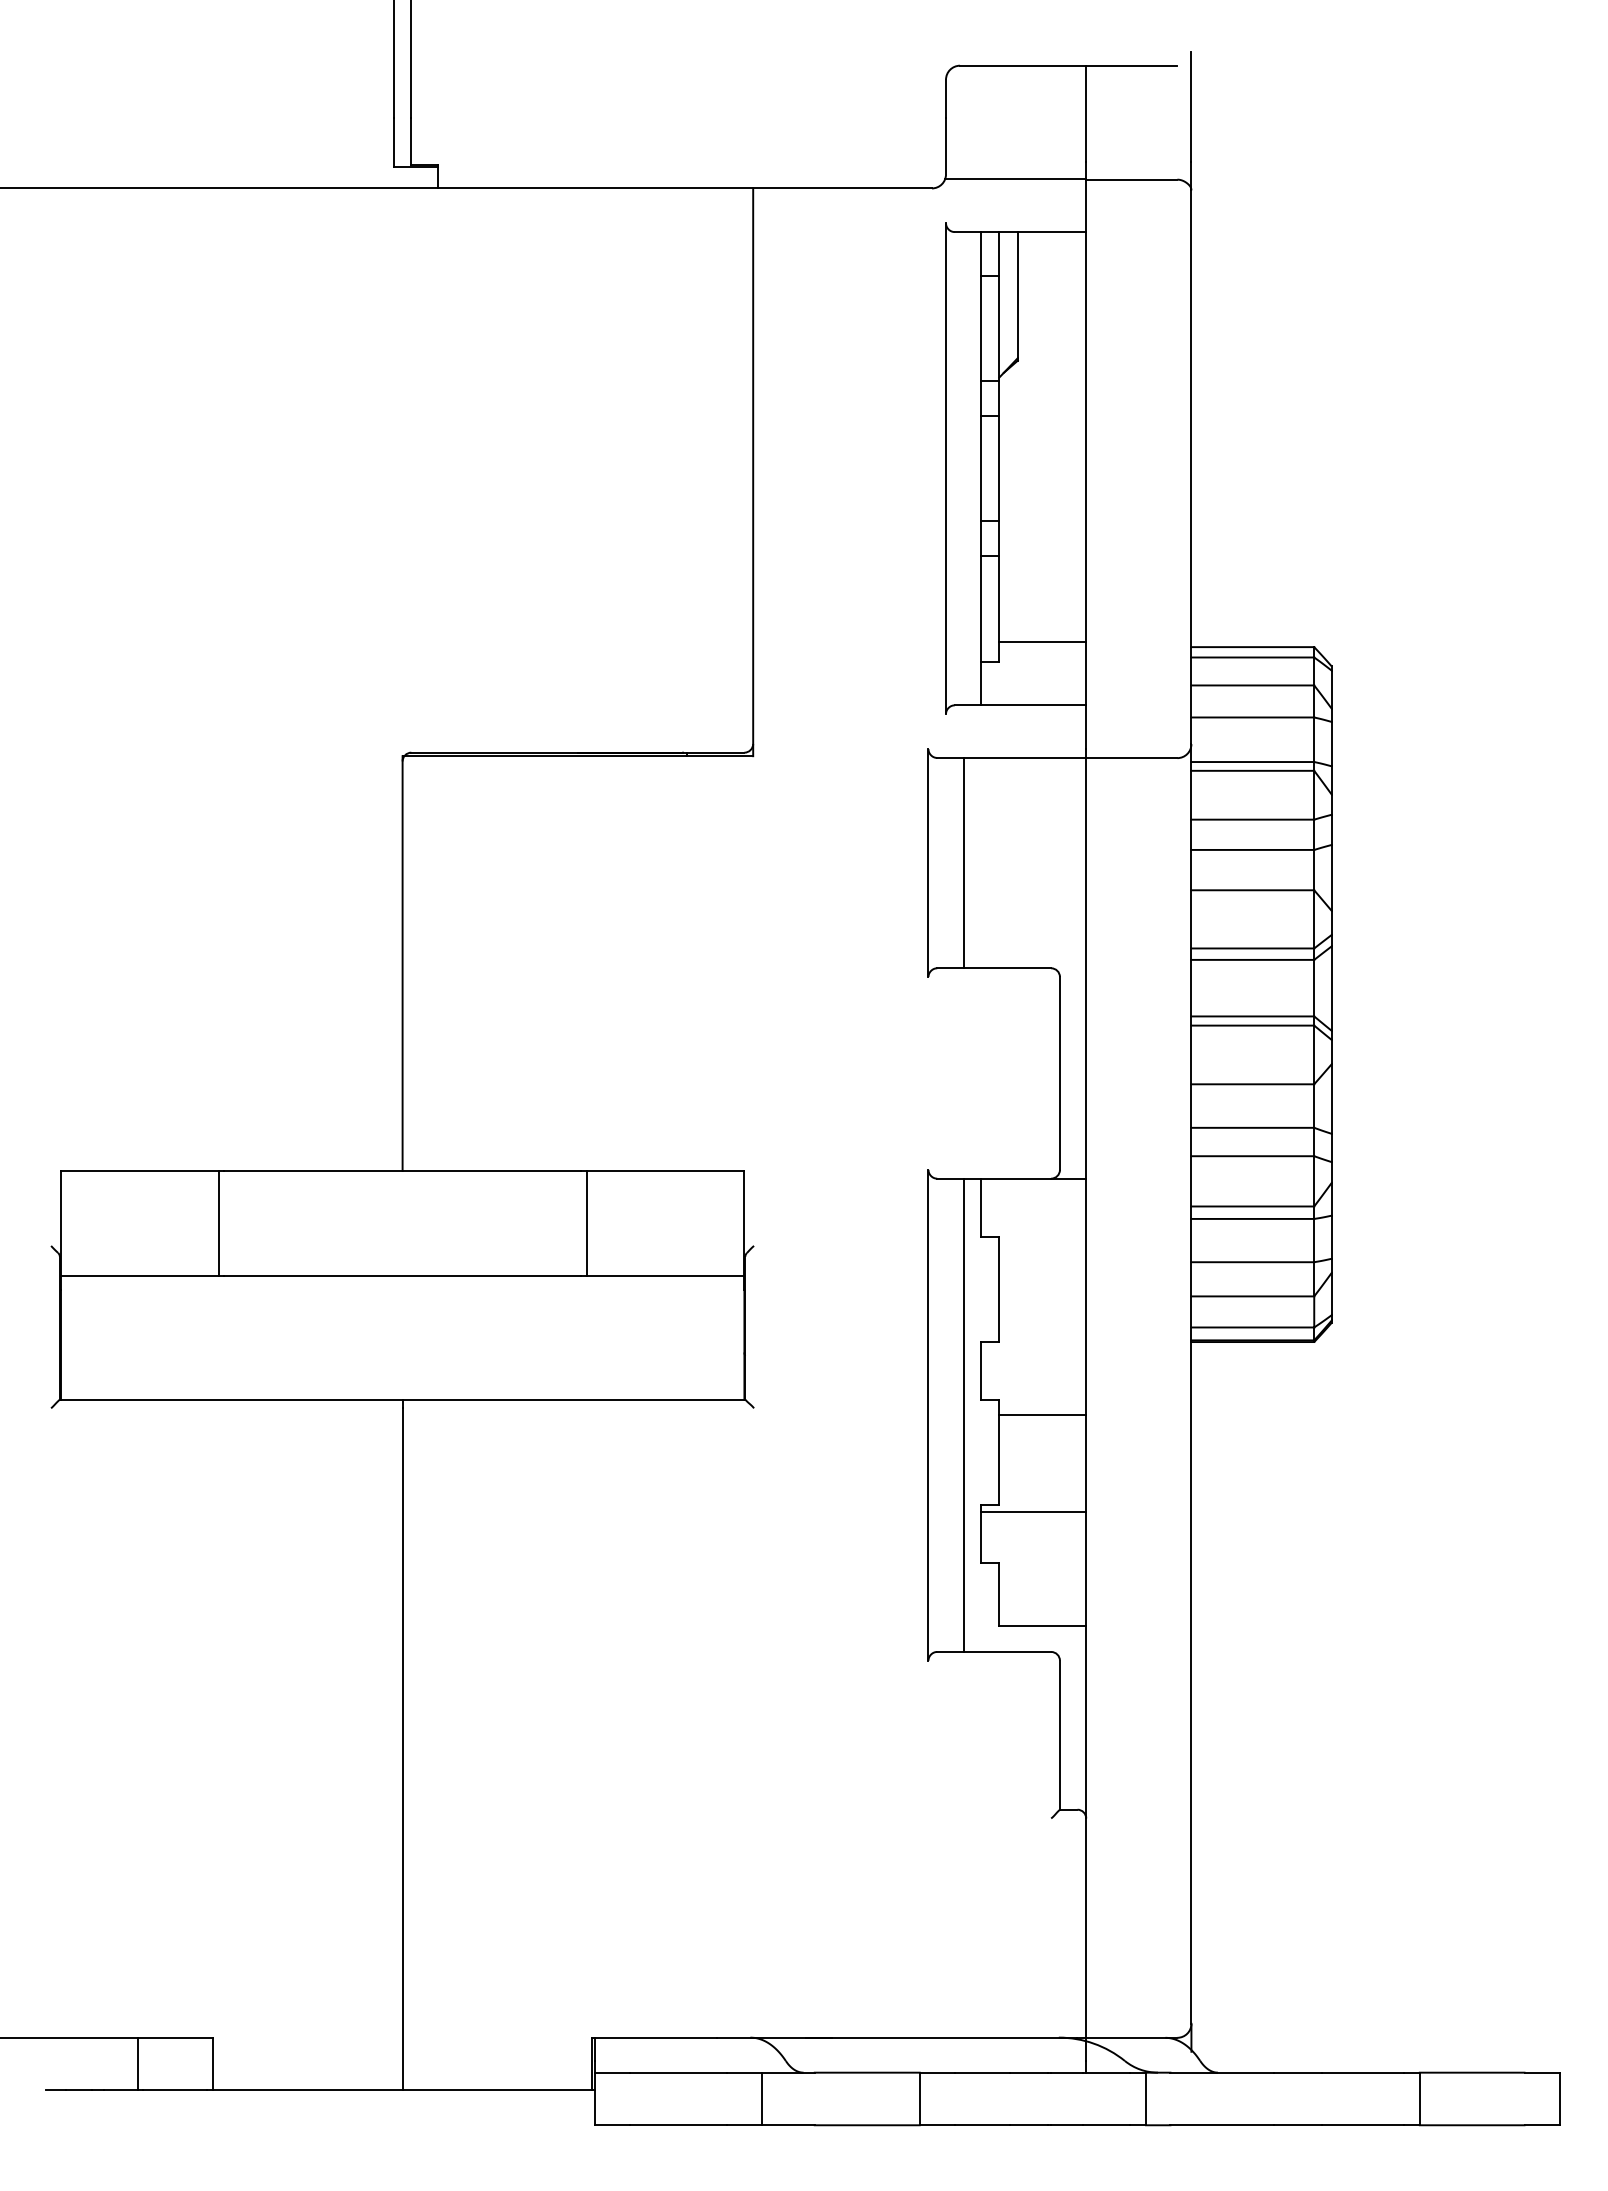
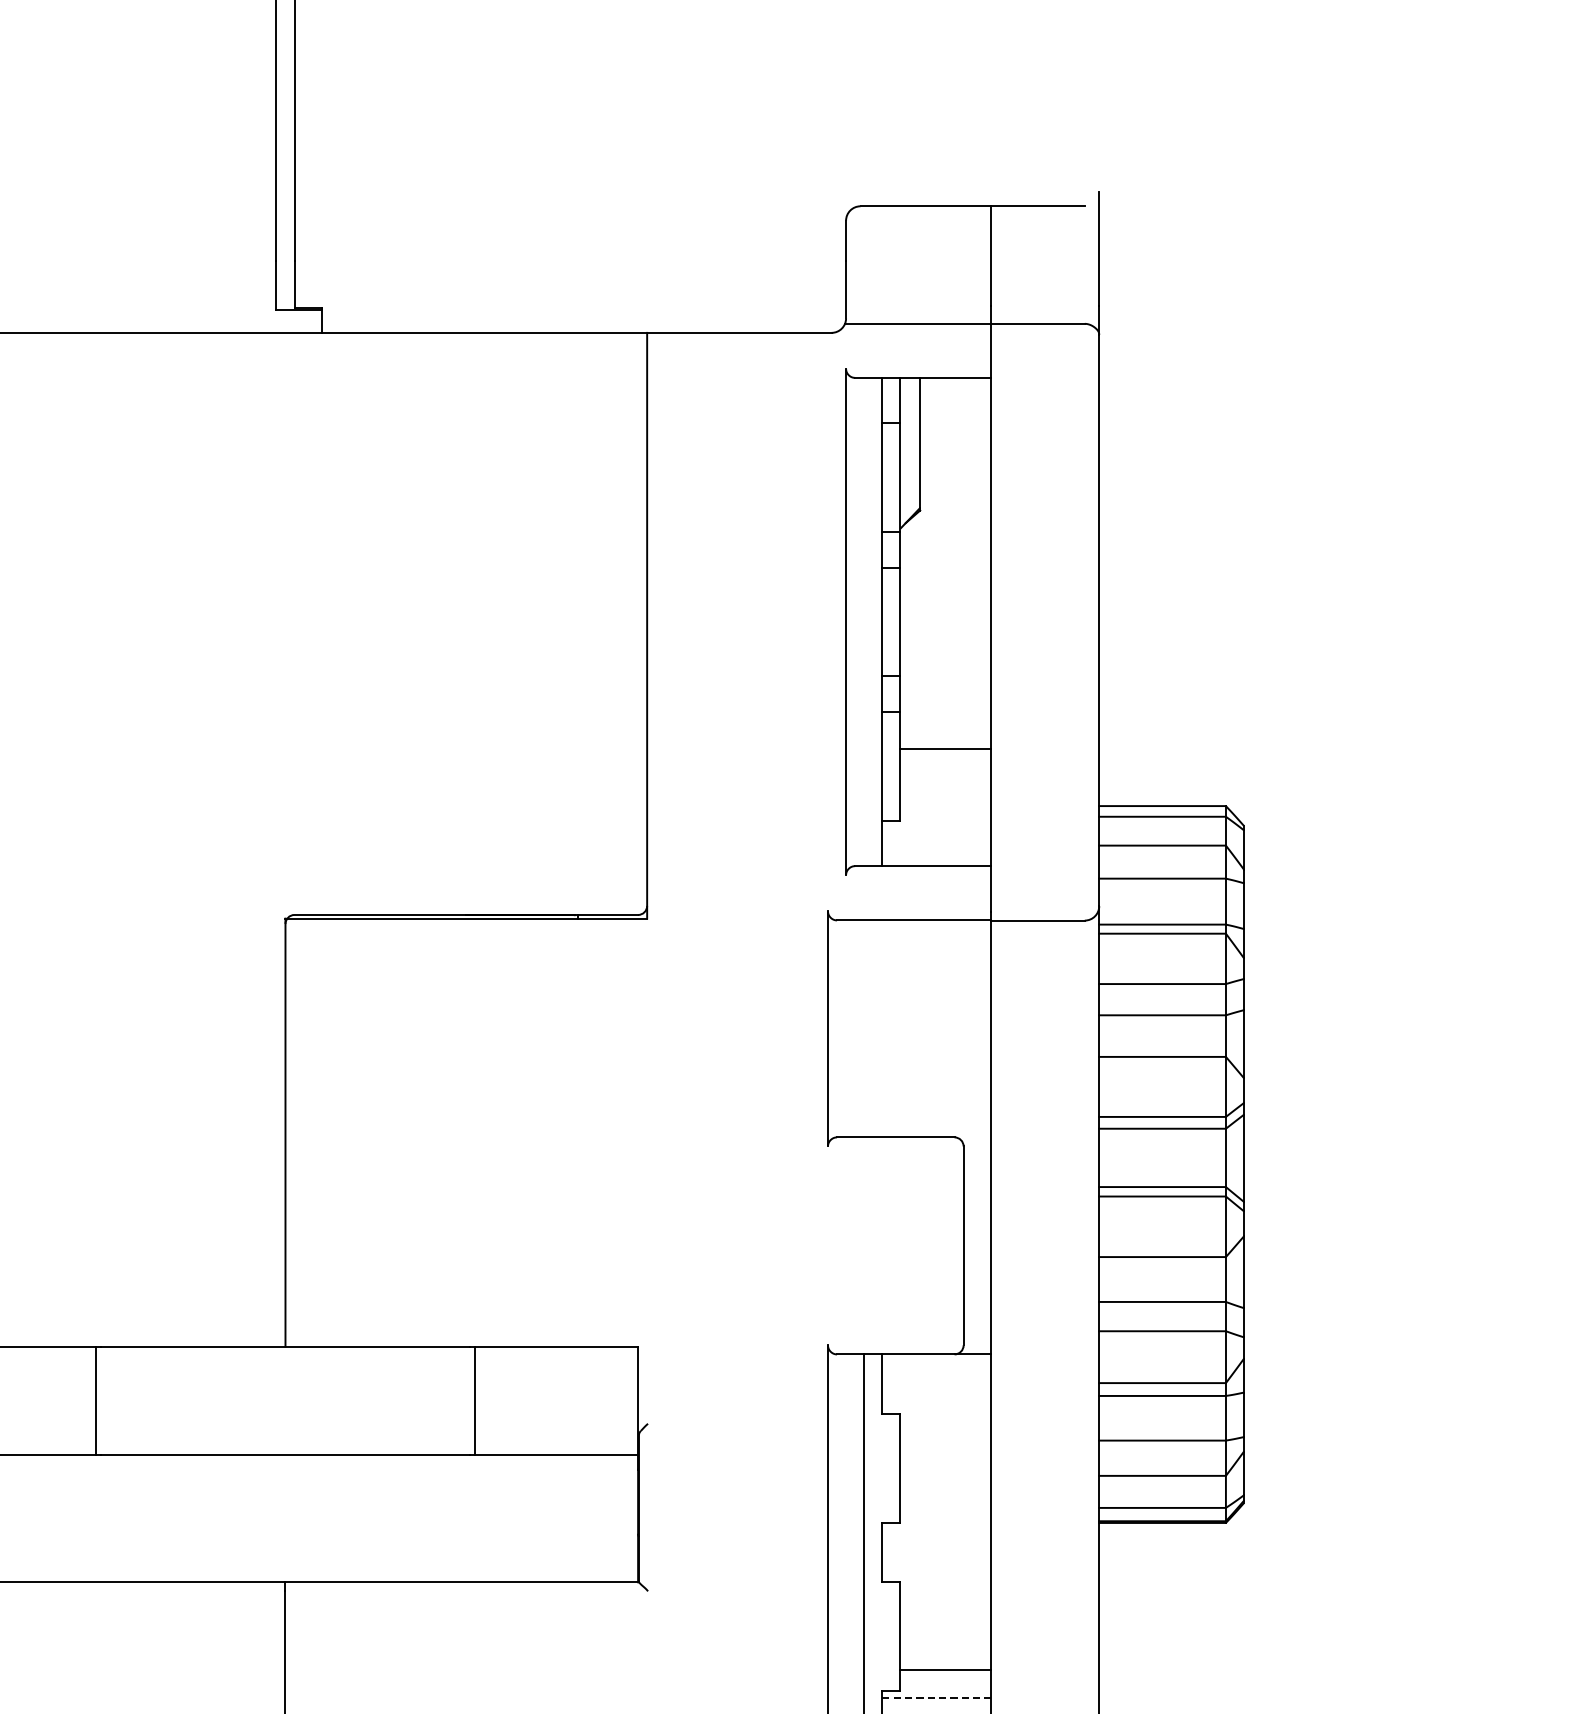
line: (1042, 642) -> (945, 749), moved
line: (963, 862) -> (864, 1028), removed
line: (1042, 1415) -> (945, 1669), moved
line: (1033, 1511) -> (936, 1697), solid -> dashed

